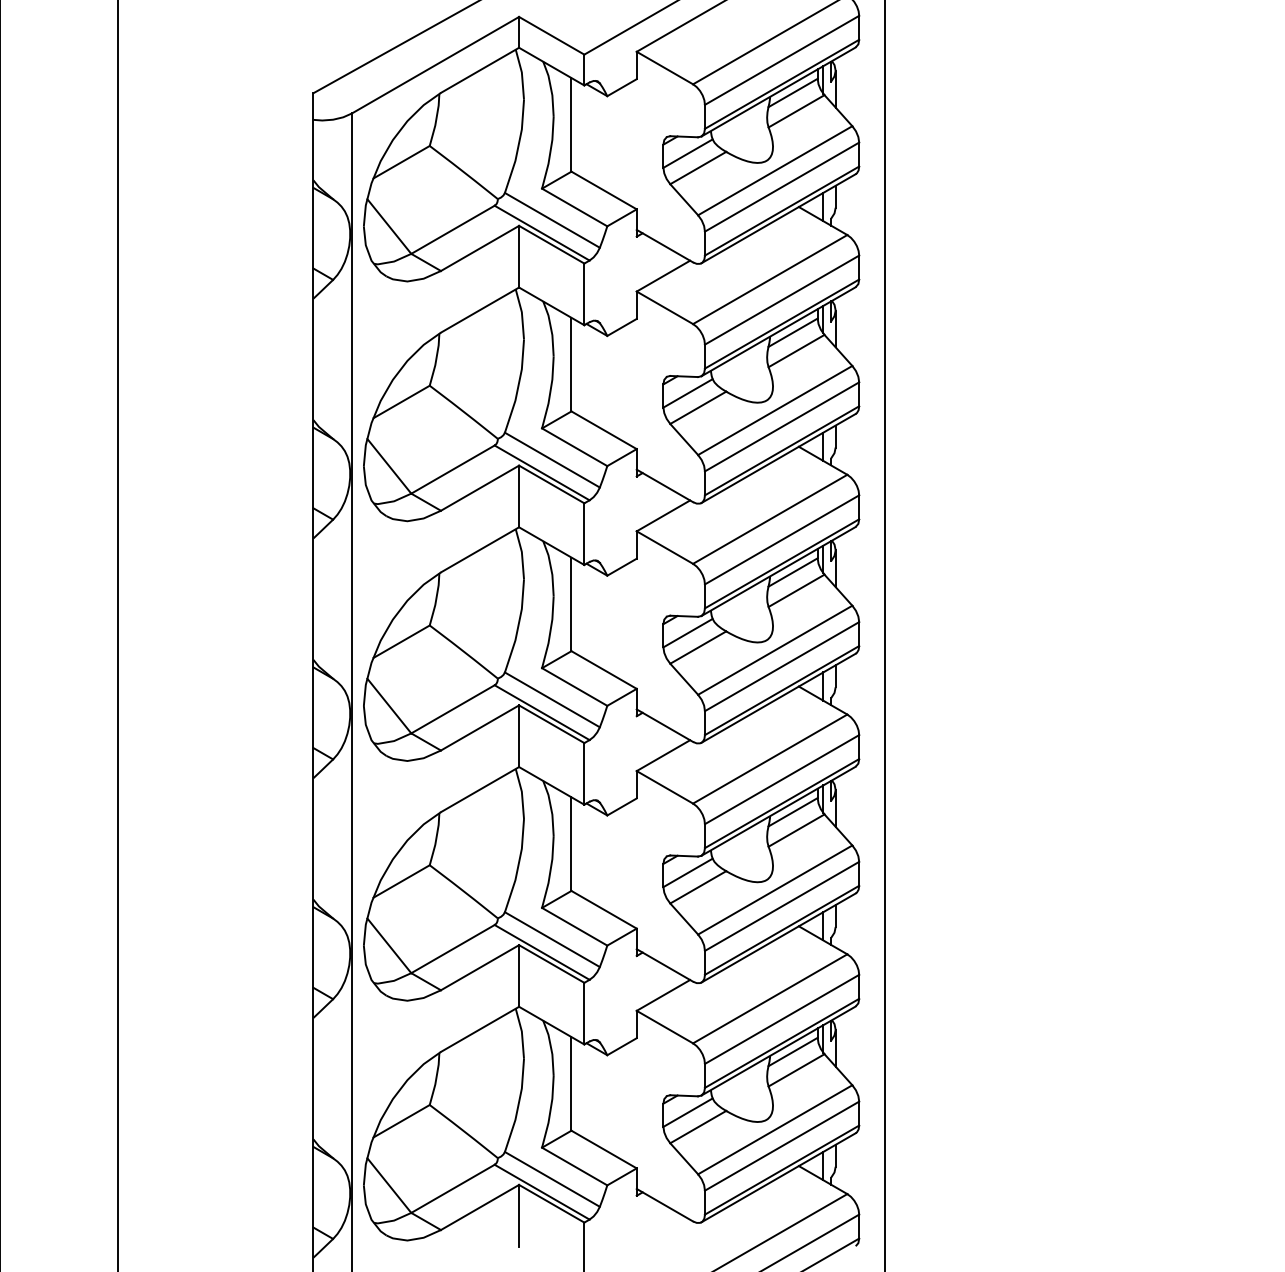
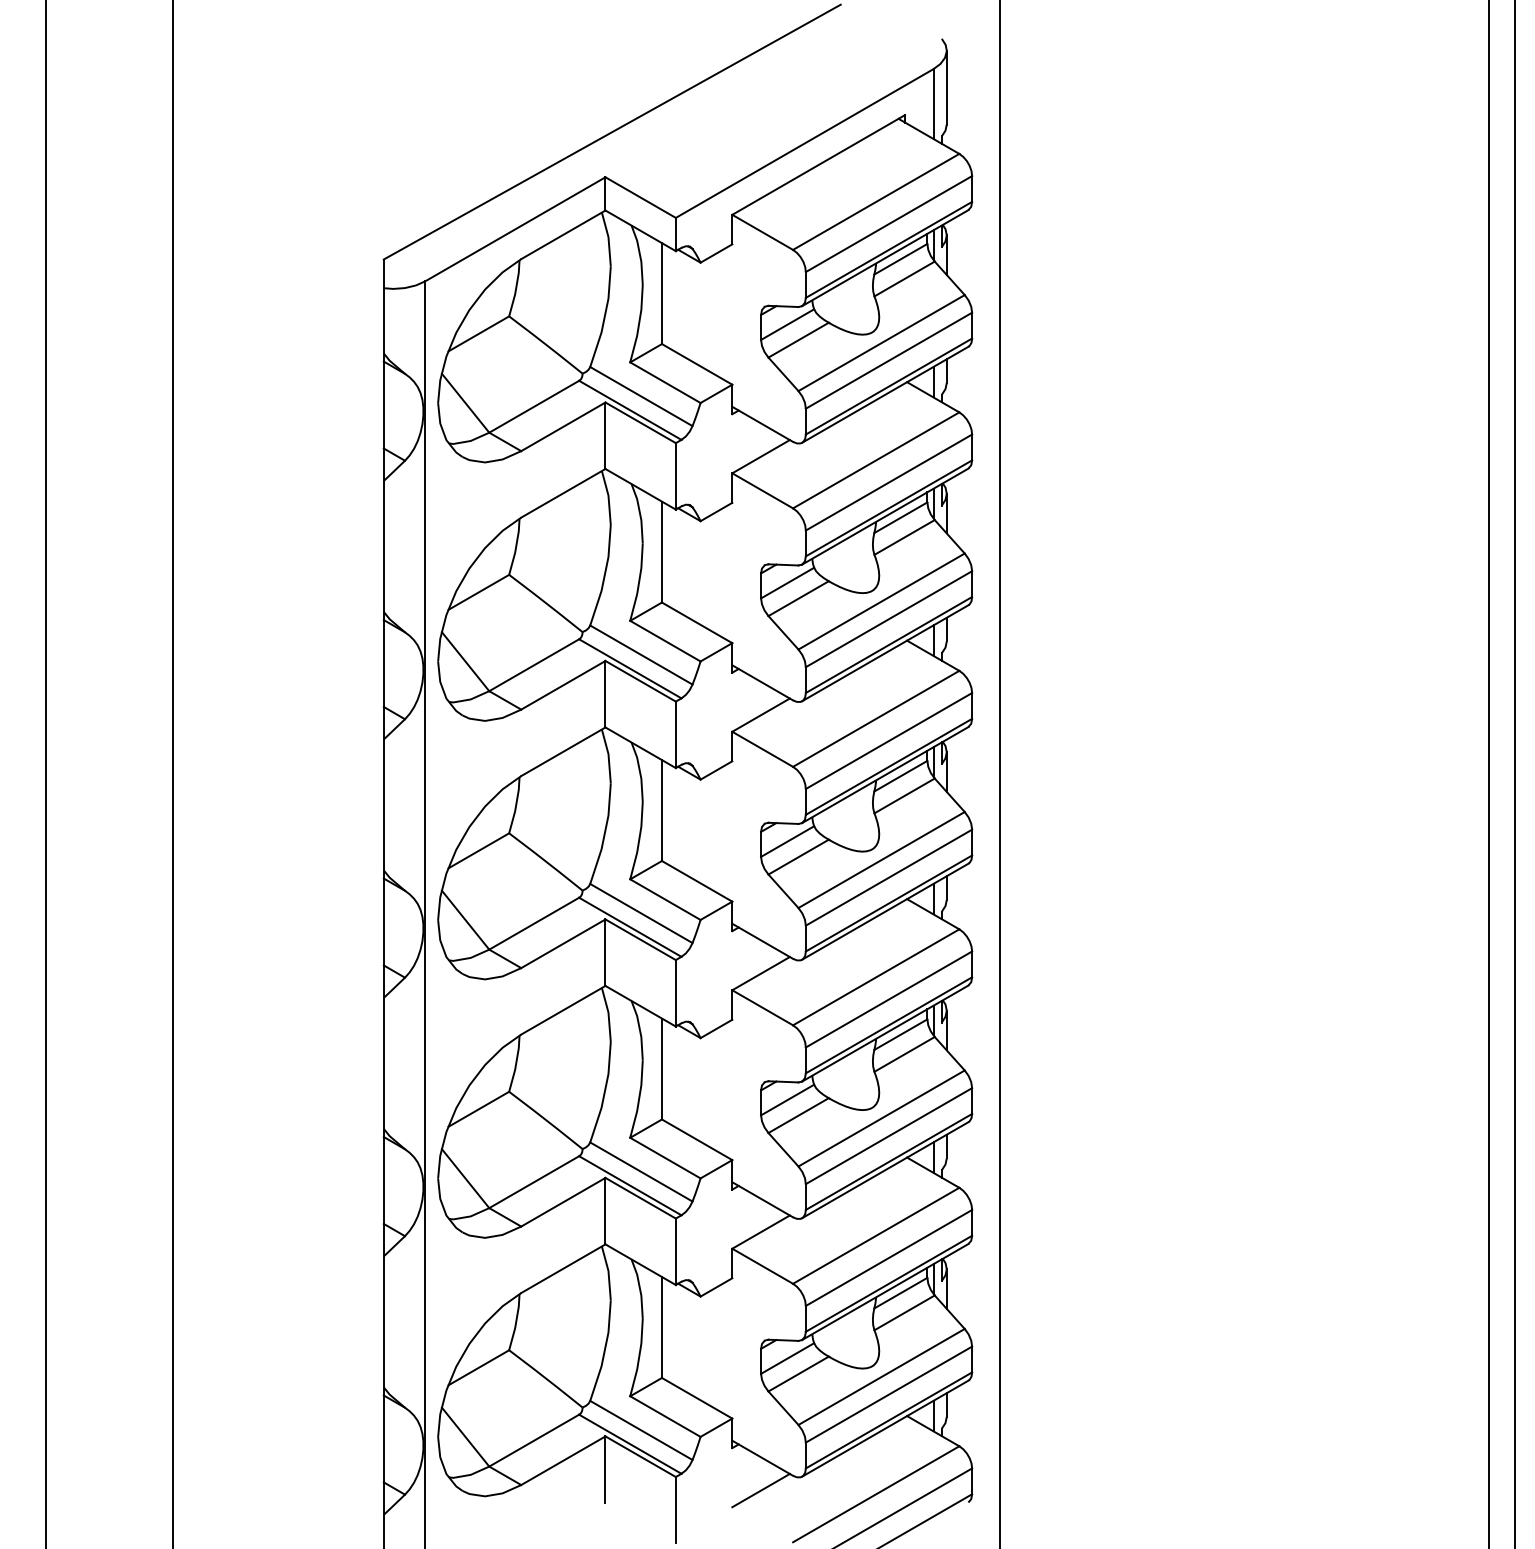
line: (662, 1235) -> (760, 1490), added

